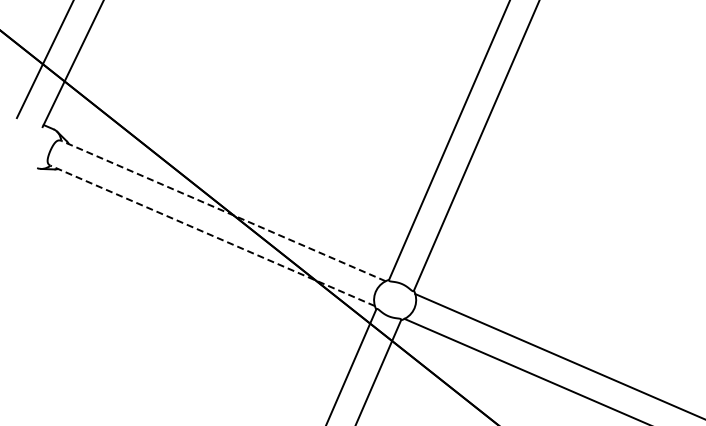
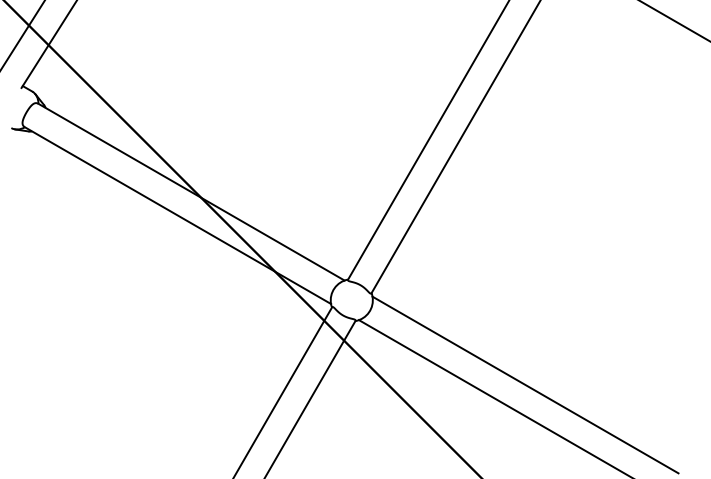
line: (223, 211) -> (191, 192), dashed -> solid
line: (213, 235) -> (178, 215), dashed -> solid

